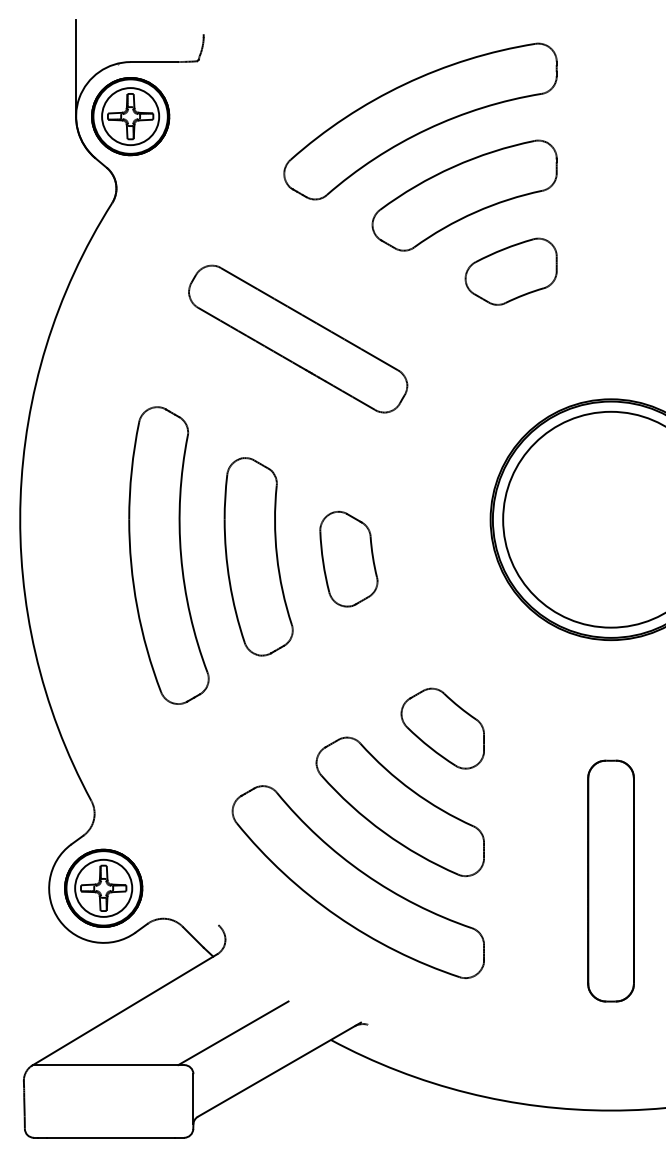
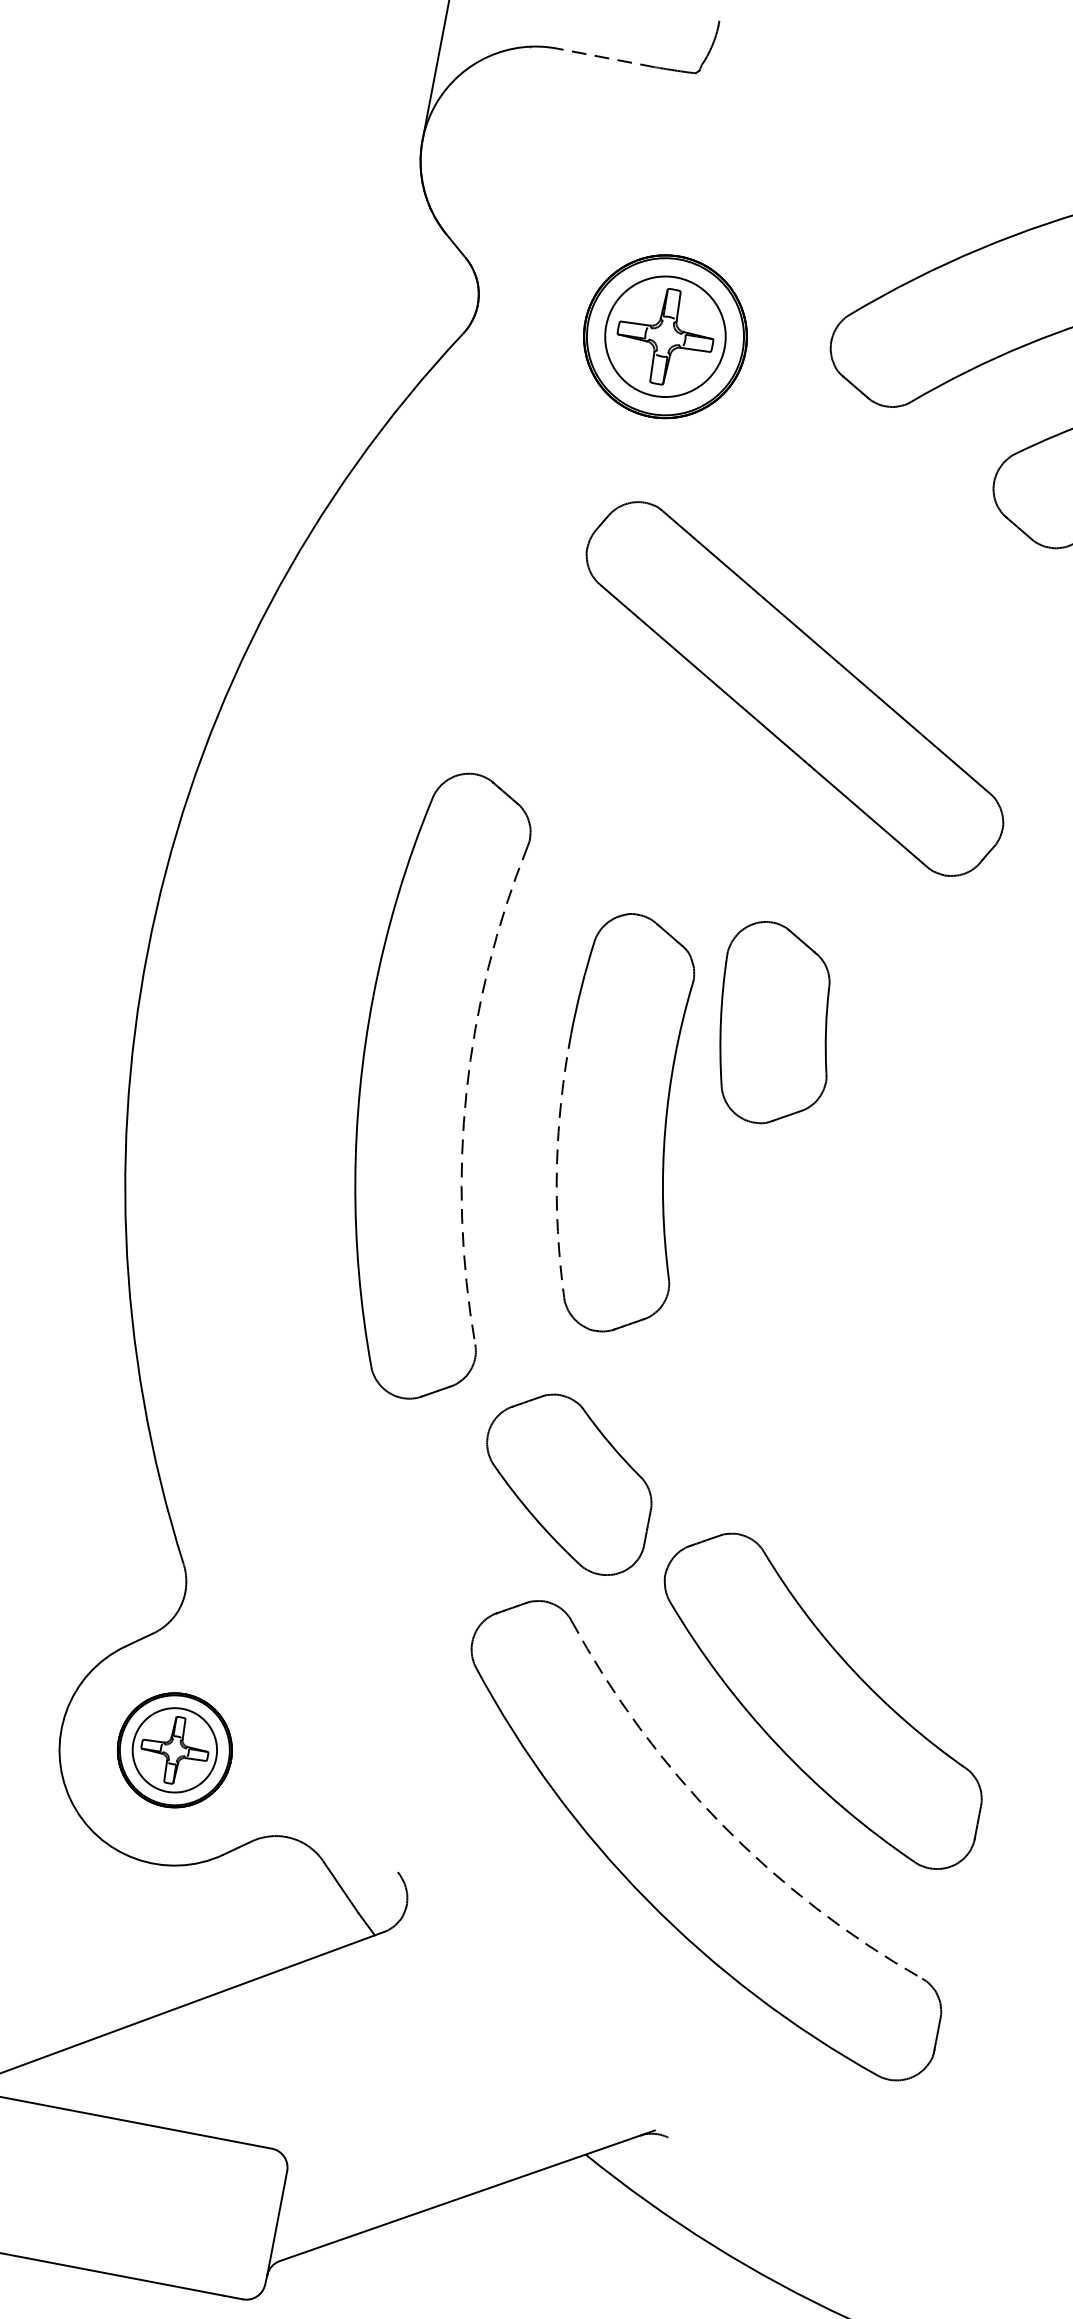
line: (154, 62) -> (606, 58), solid -> dashed
part: (130, 116) -> (665, 336), moved
arc: (181, 555) -> (467, 1091), solid -> dashed
part: (348, 558) -> (774, 1023), moved
arc: (229, 582) -> (556, 1166), solid -> dashed
part: (442, 728) -> (567, 1481), moved
arc: (364, 874) -> (720, 1824), solid -> dashed
part: (103, 887) -> (174, 1748), size x0.7
line: (233, 1033) -> (386, 2102), removed

